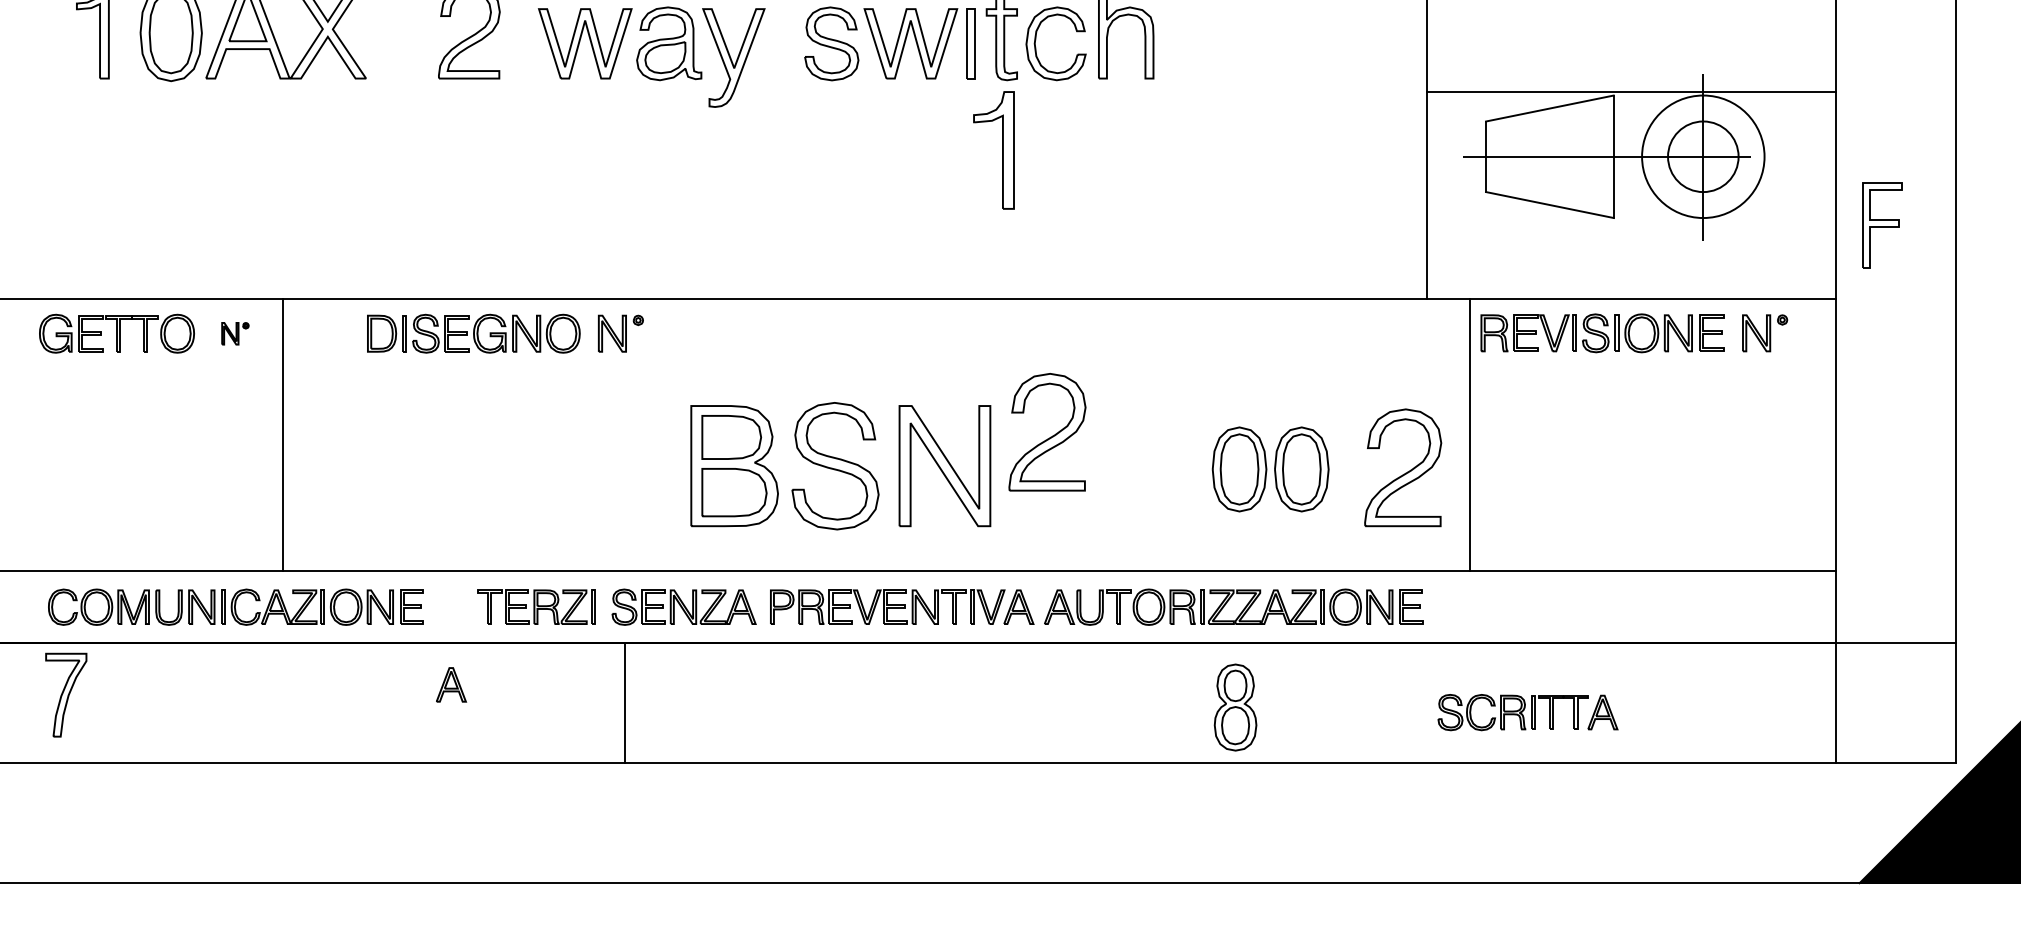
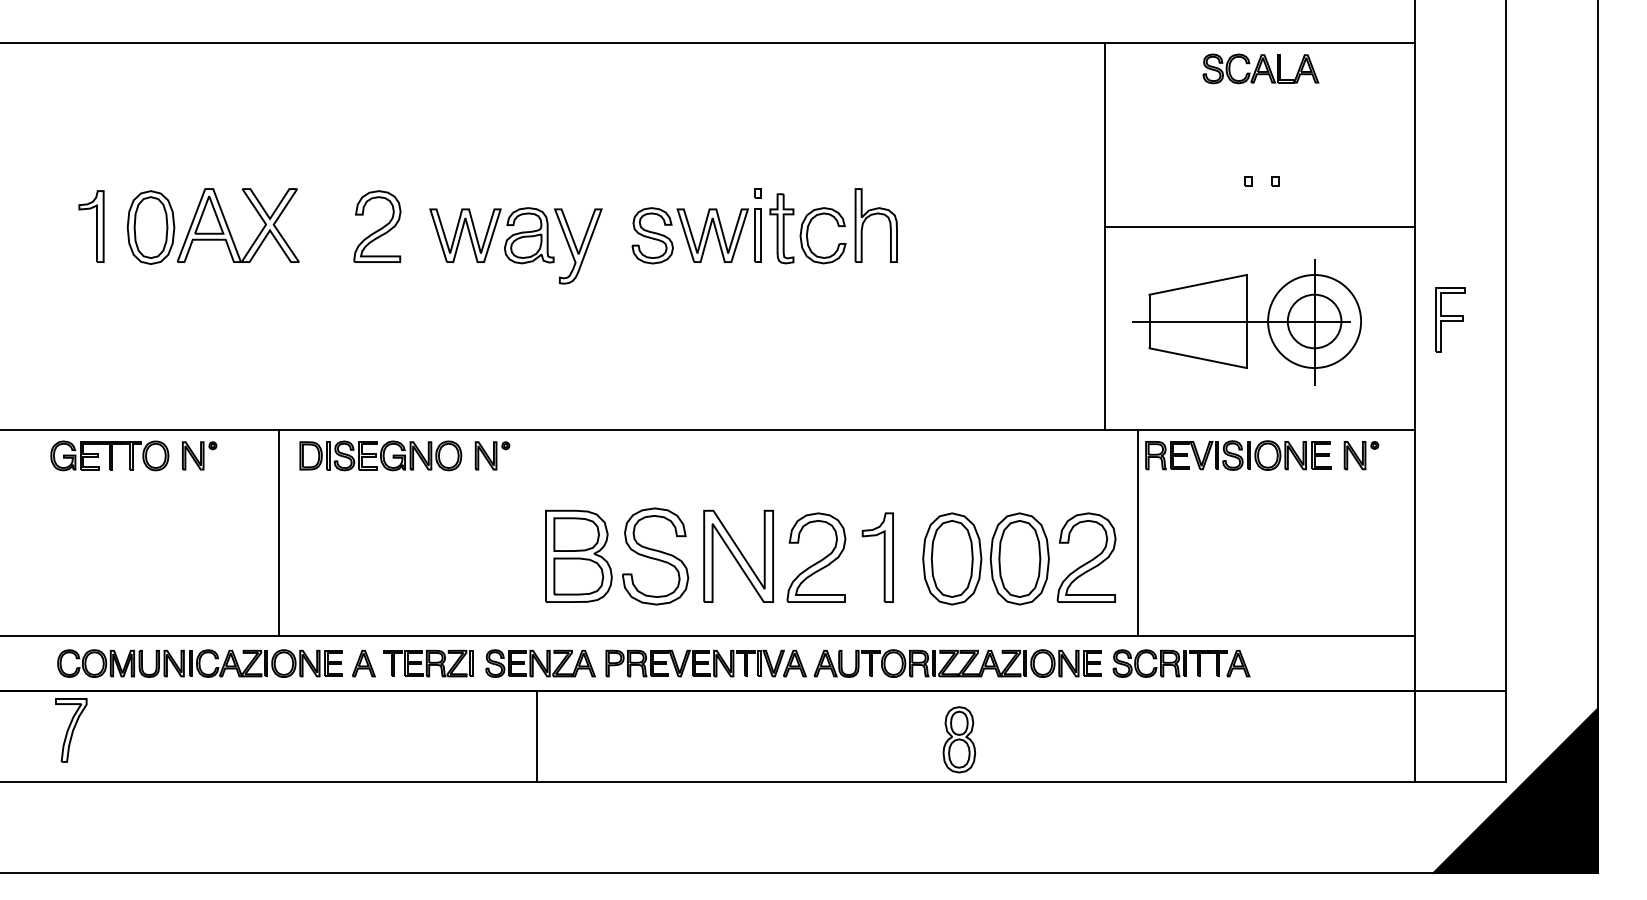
line: (1630, 92) -> (1259, 227), moved
part: (993, 150) -> (877, 557), moved
part: (1882, 225) -> (1450, 319), moved
part: (235, 333) -> (199, 455), size x1.67
part: (1047, 431) -> (816, 557), moved
line: (283, 434) -> (279, 532), moved
part: (1269, 468) -> (985, 558), size x1.43
part: (450, 684) -> (363, 663), moved
line: (624, 701) -> (536, 735), moved
part: (1528, 712) -> (1181, 663), moved

